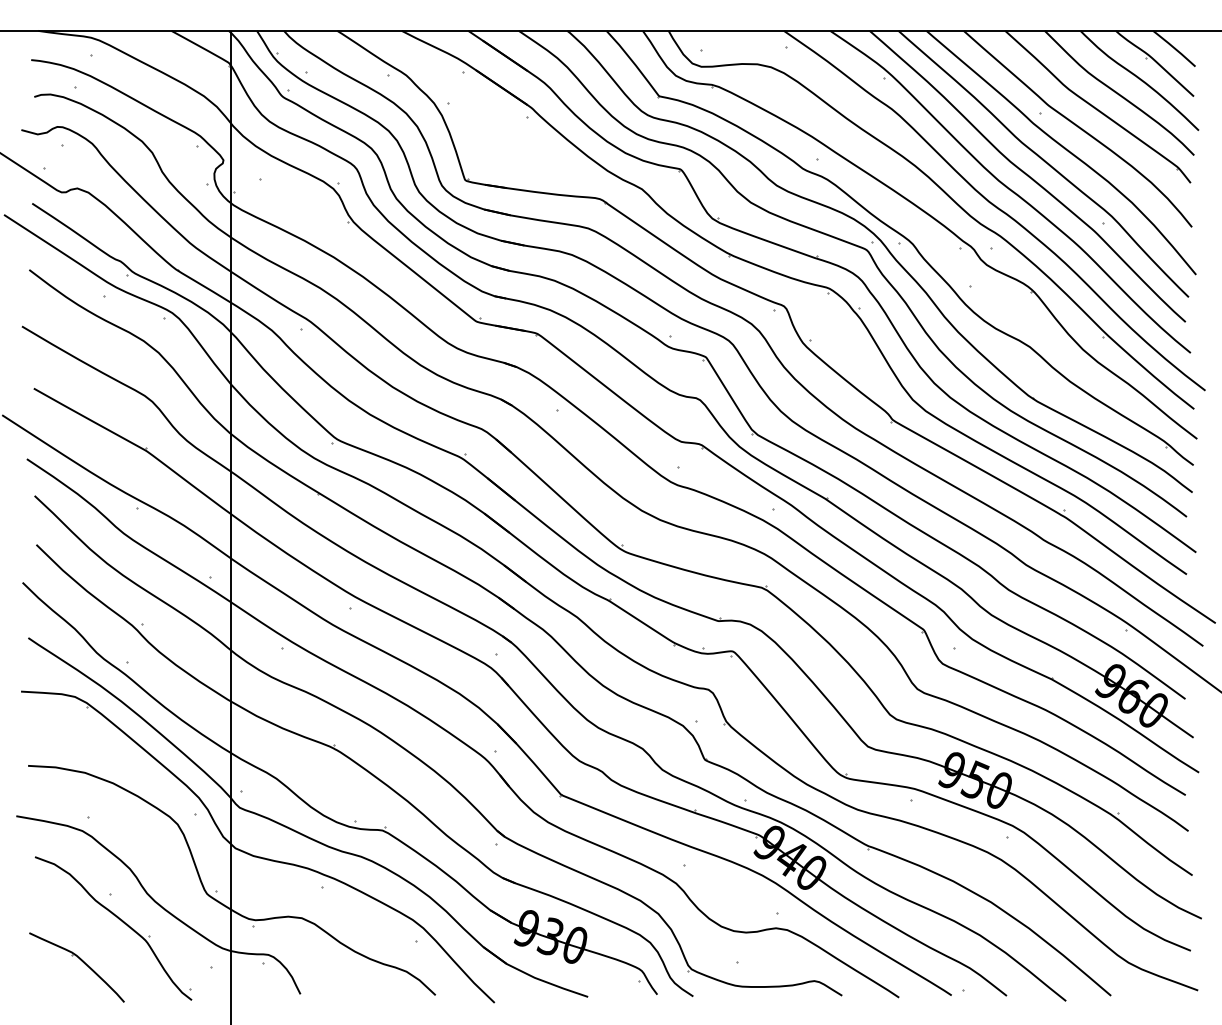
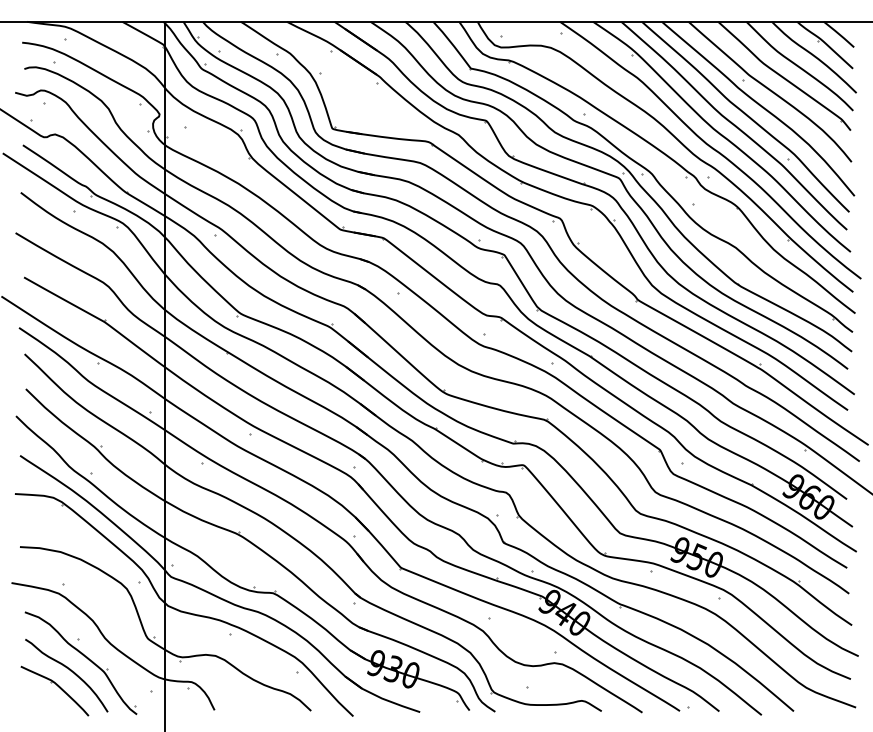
curve: (97, 938) -> (69, 670), added

